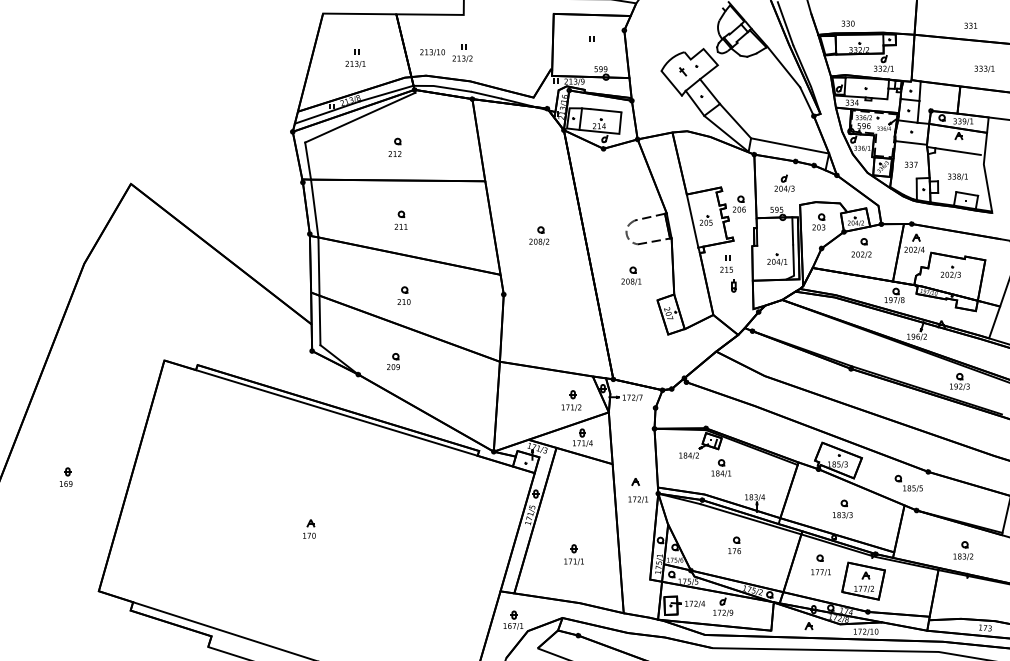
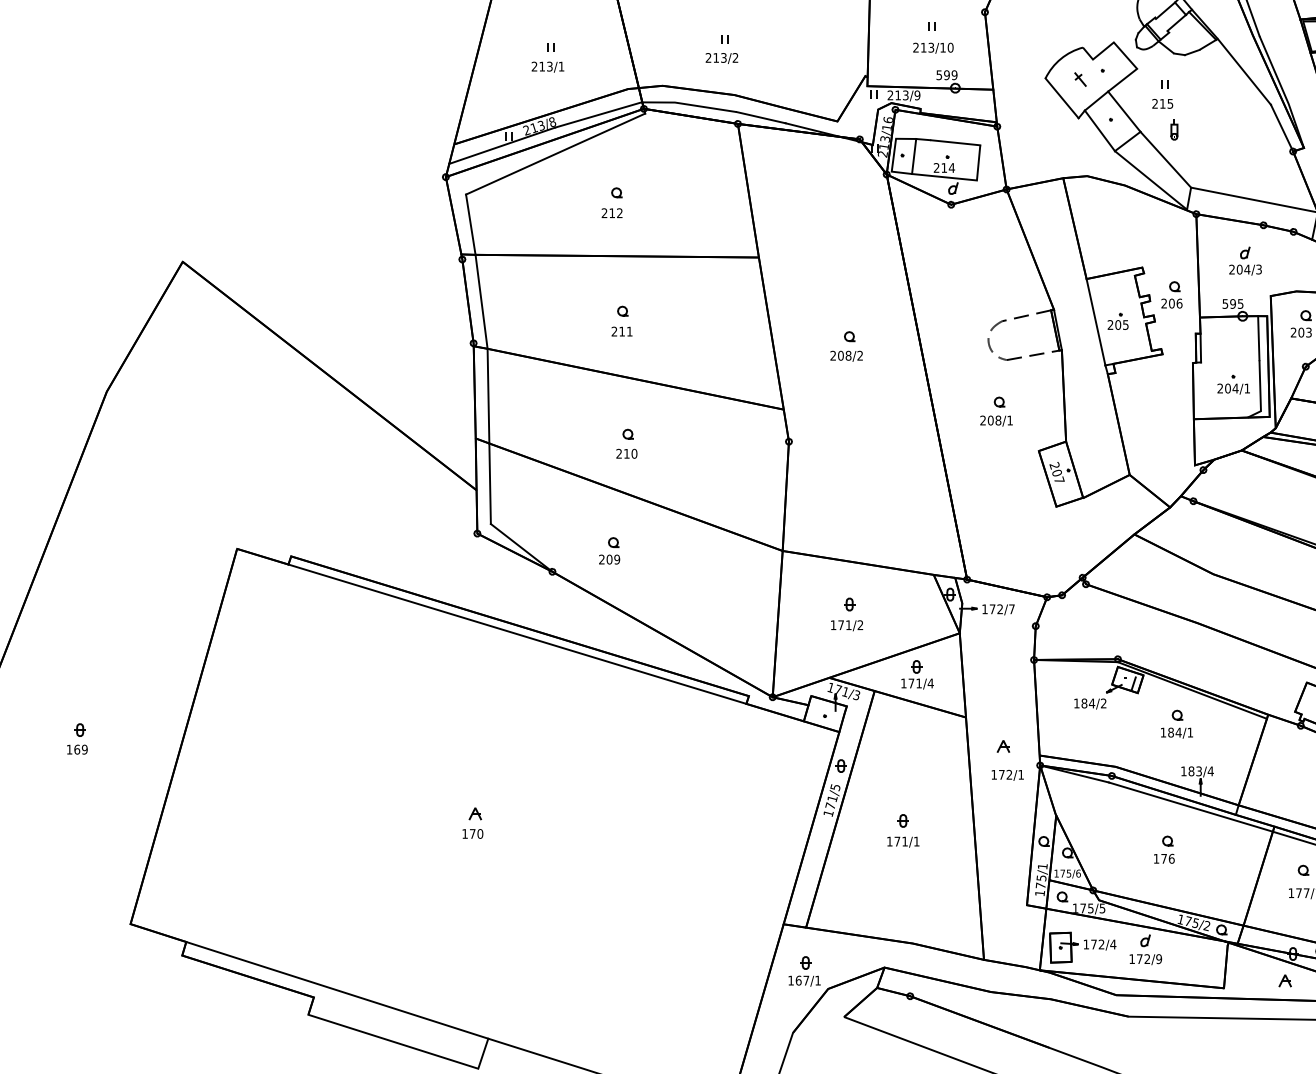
text: (432, 52) -> (933, 48), moved
part: (728, 273) -> (1165, 109), moved
part: (571, 400) -> (847, 613), moved
part: (721, 468) -> (1177, 724), moved
part: (573, 554) -> (902, 830), moved

